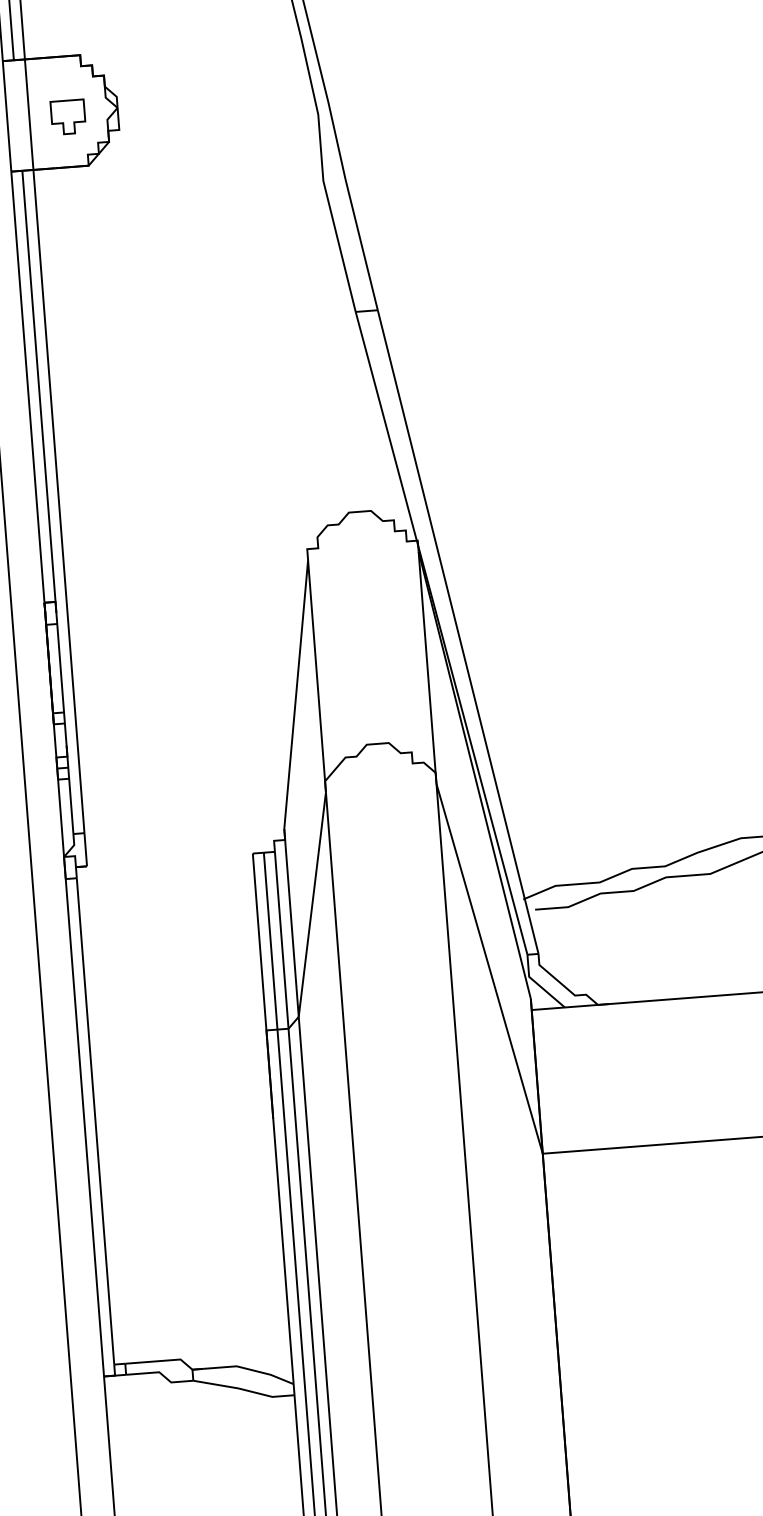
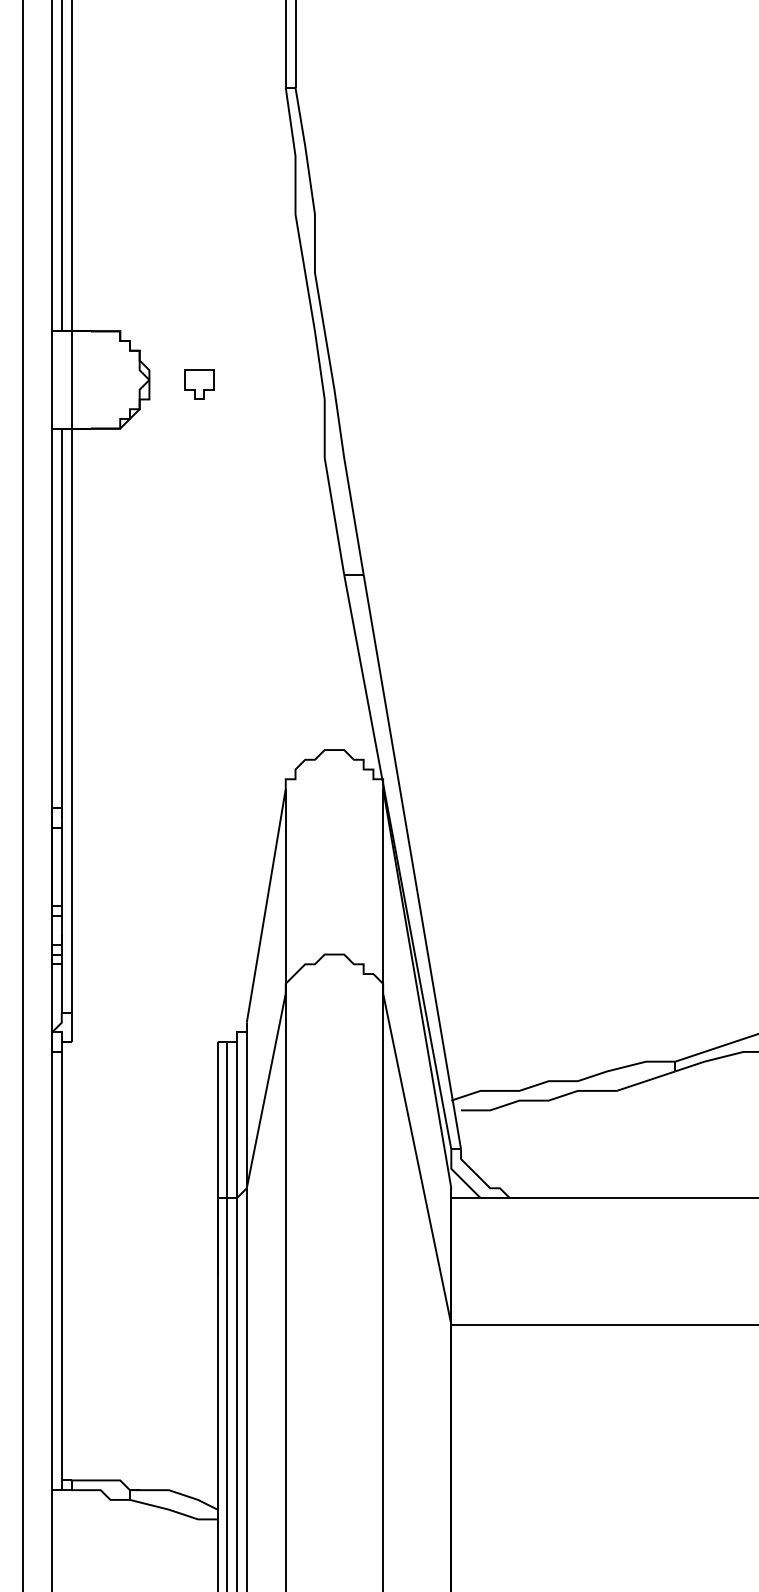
part: (68, 116) -> (199, 384), moved

